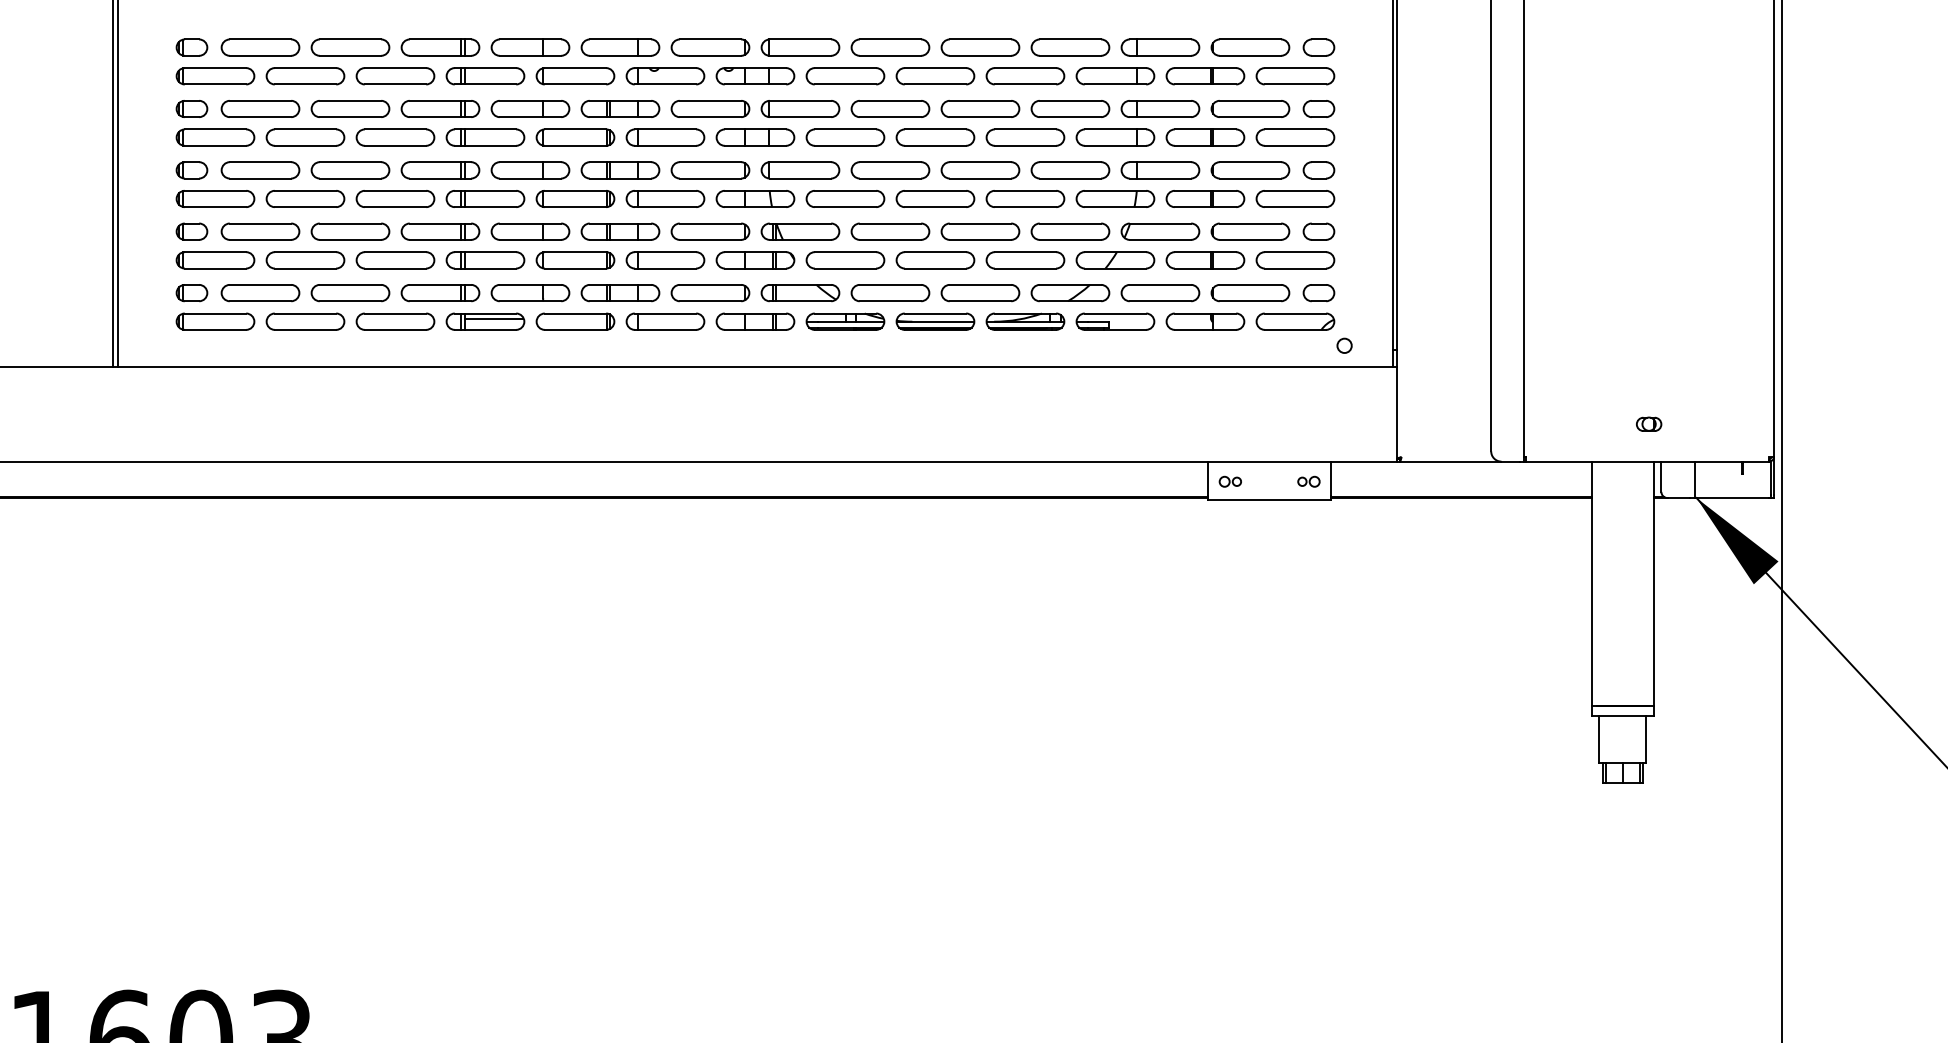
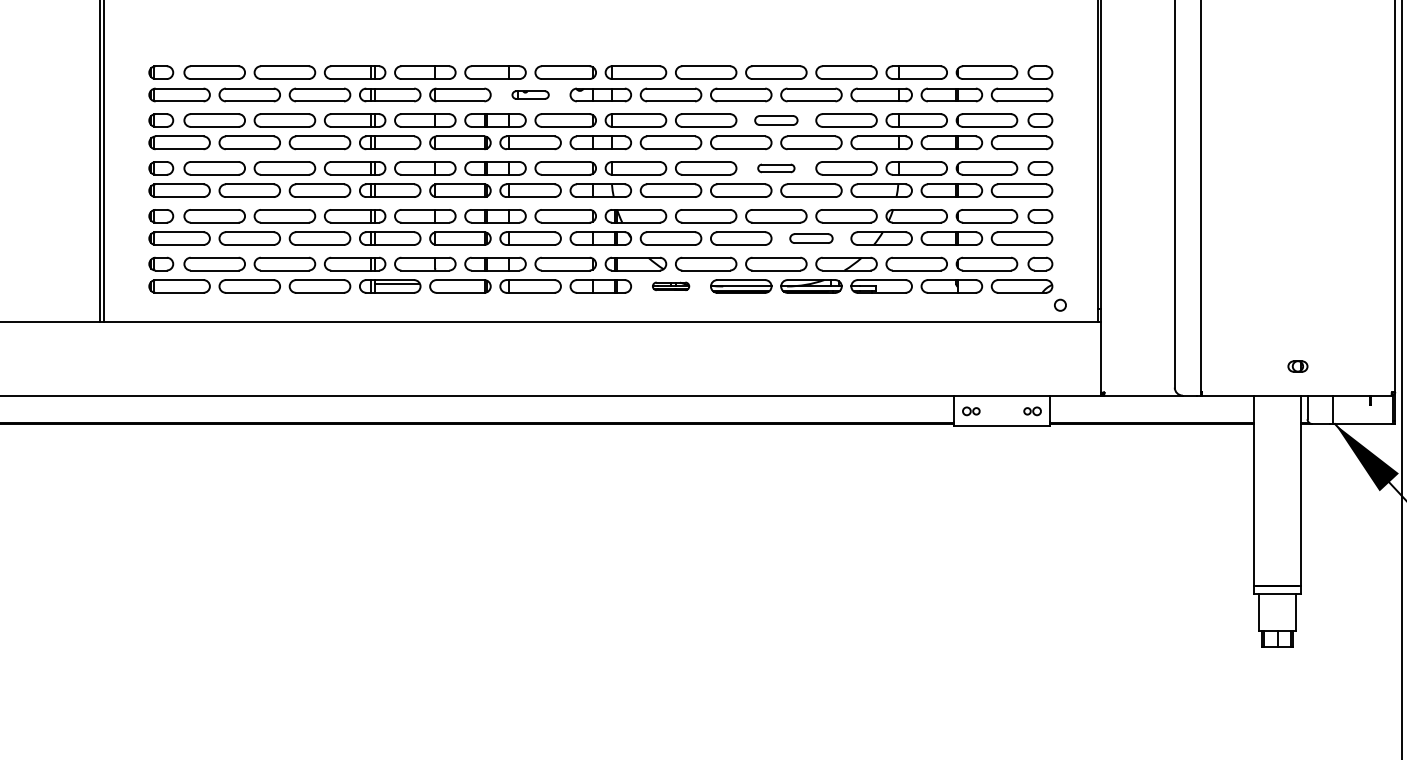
part: (665, 76) -> (530, 95), size x0.6
part: (980, 108) -> (776, 120), size x0.7
part: (980, 170) -> (776, 168), size x0.6
part: (1025, 260) -> (811, 238), size x0.7
part: (845, 321) -> (671, 286), size x0.6

